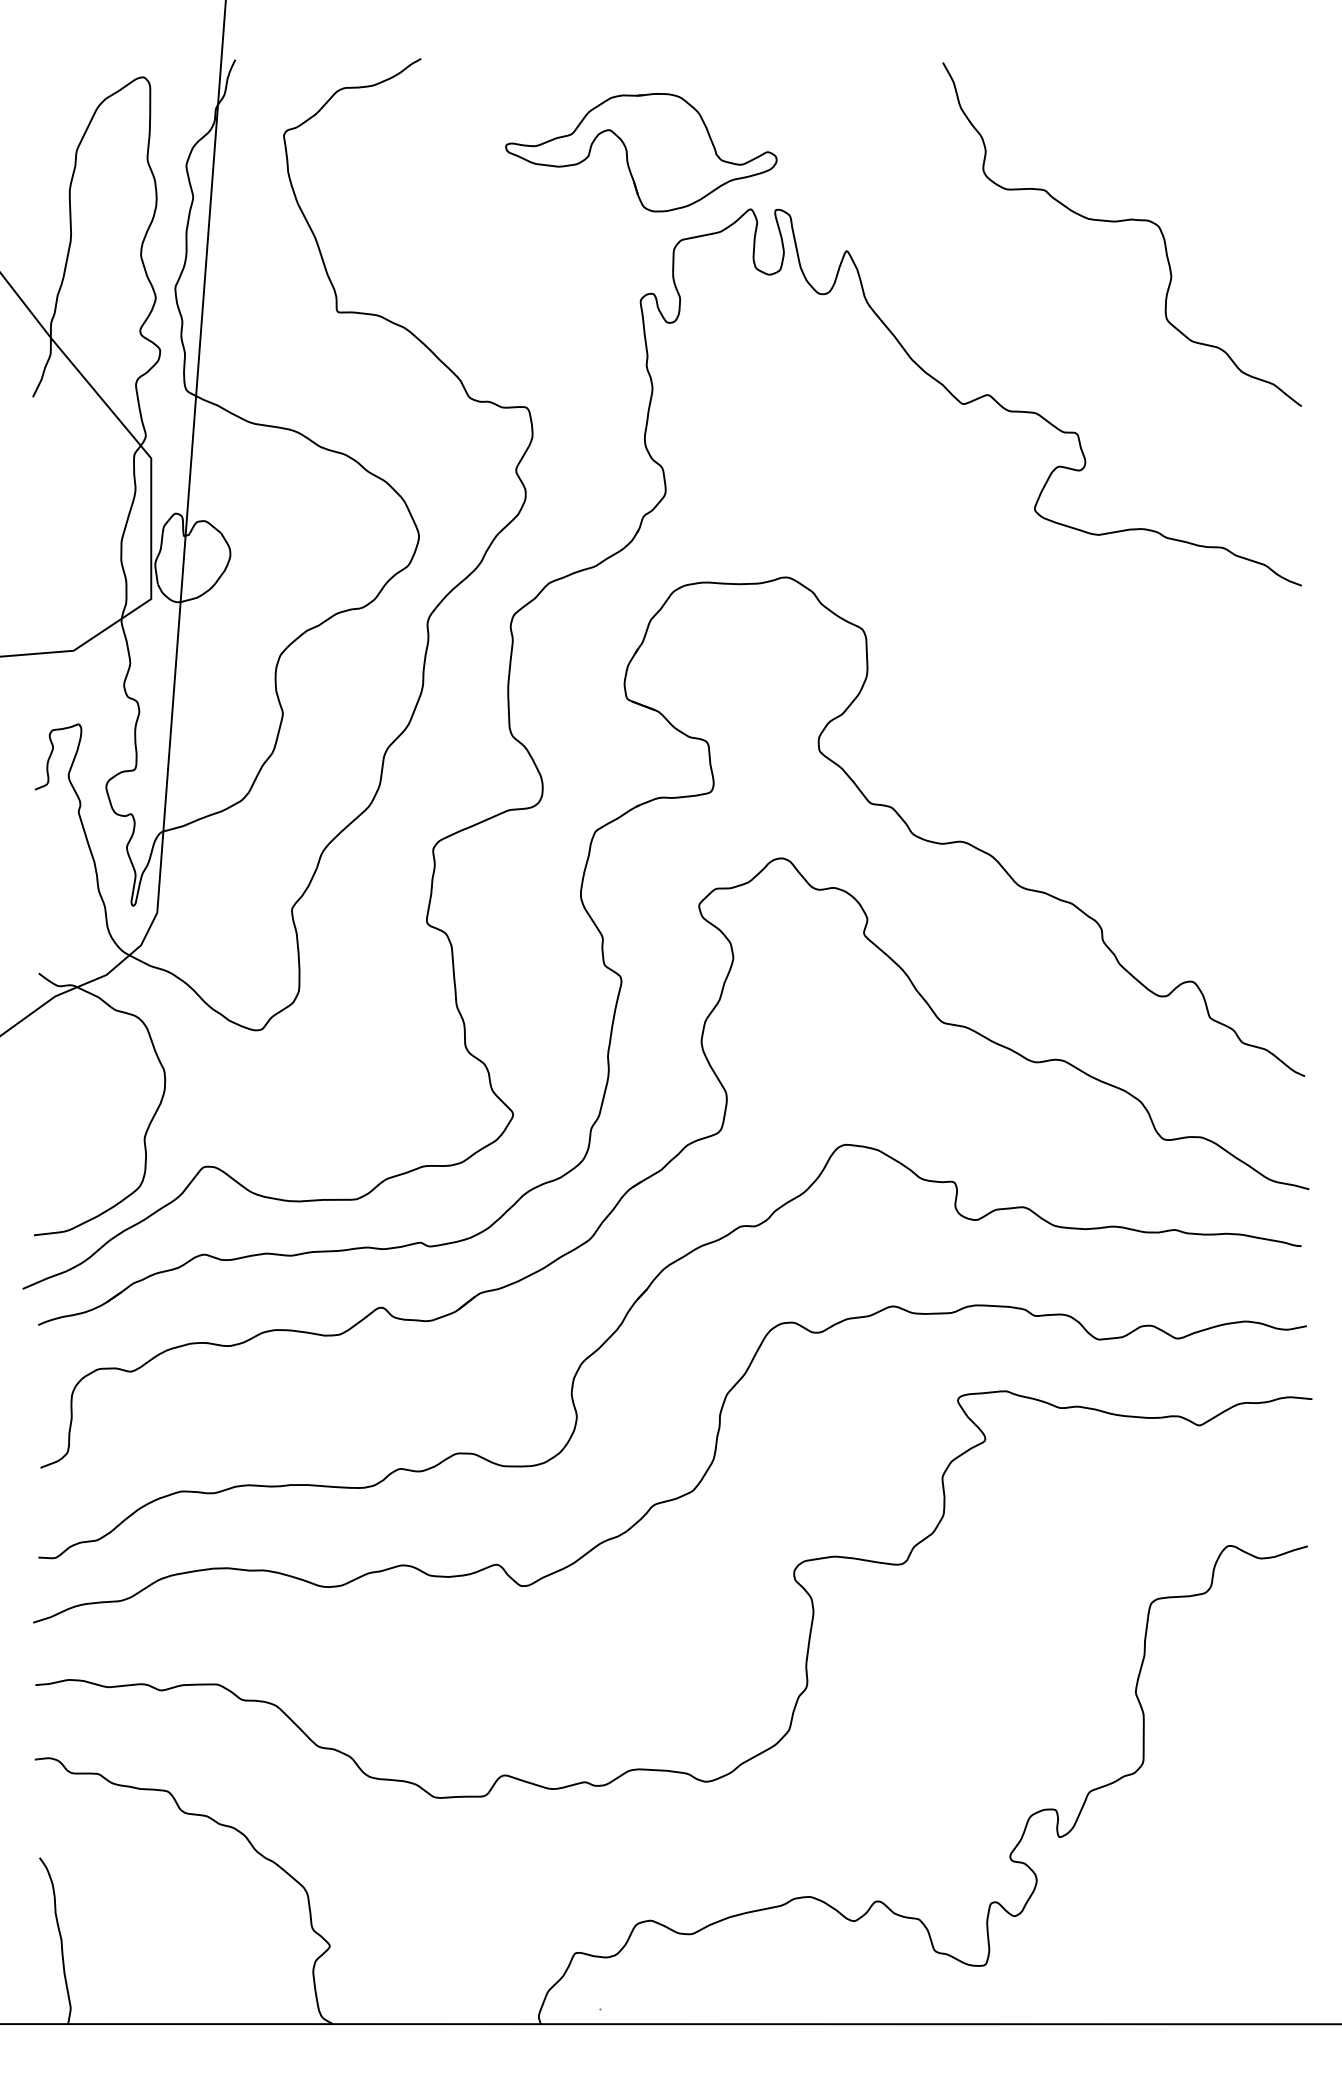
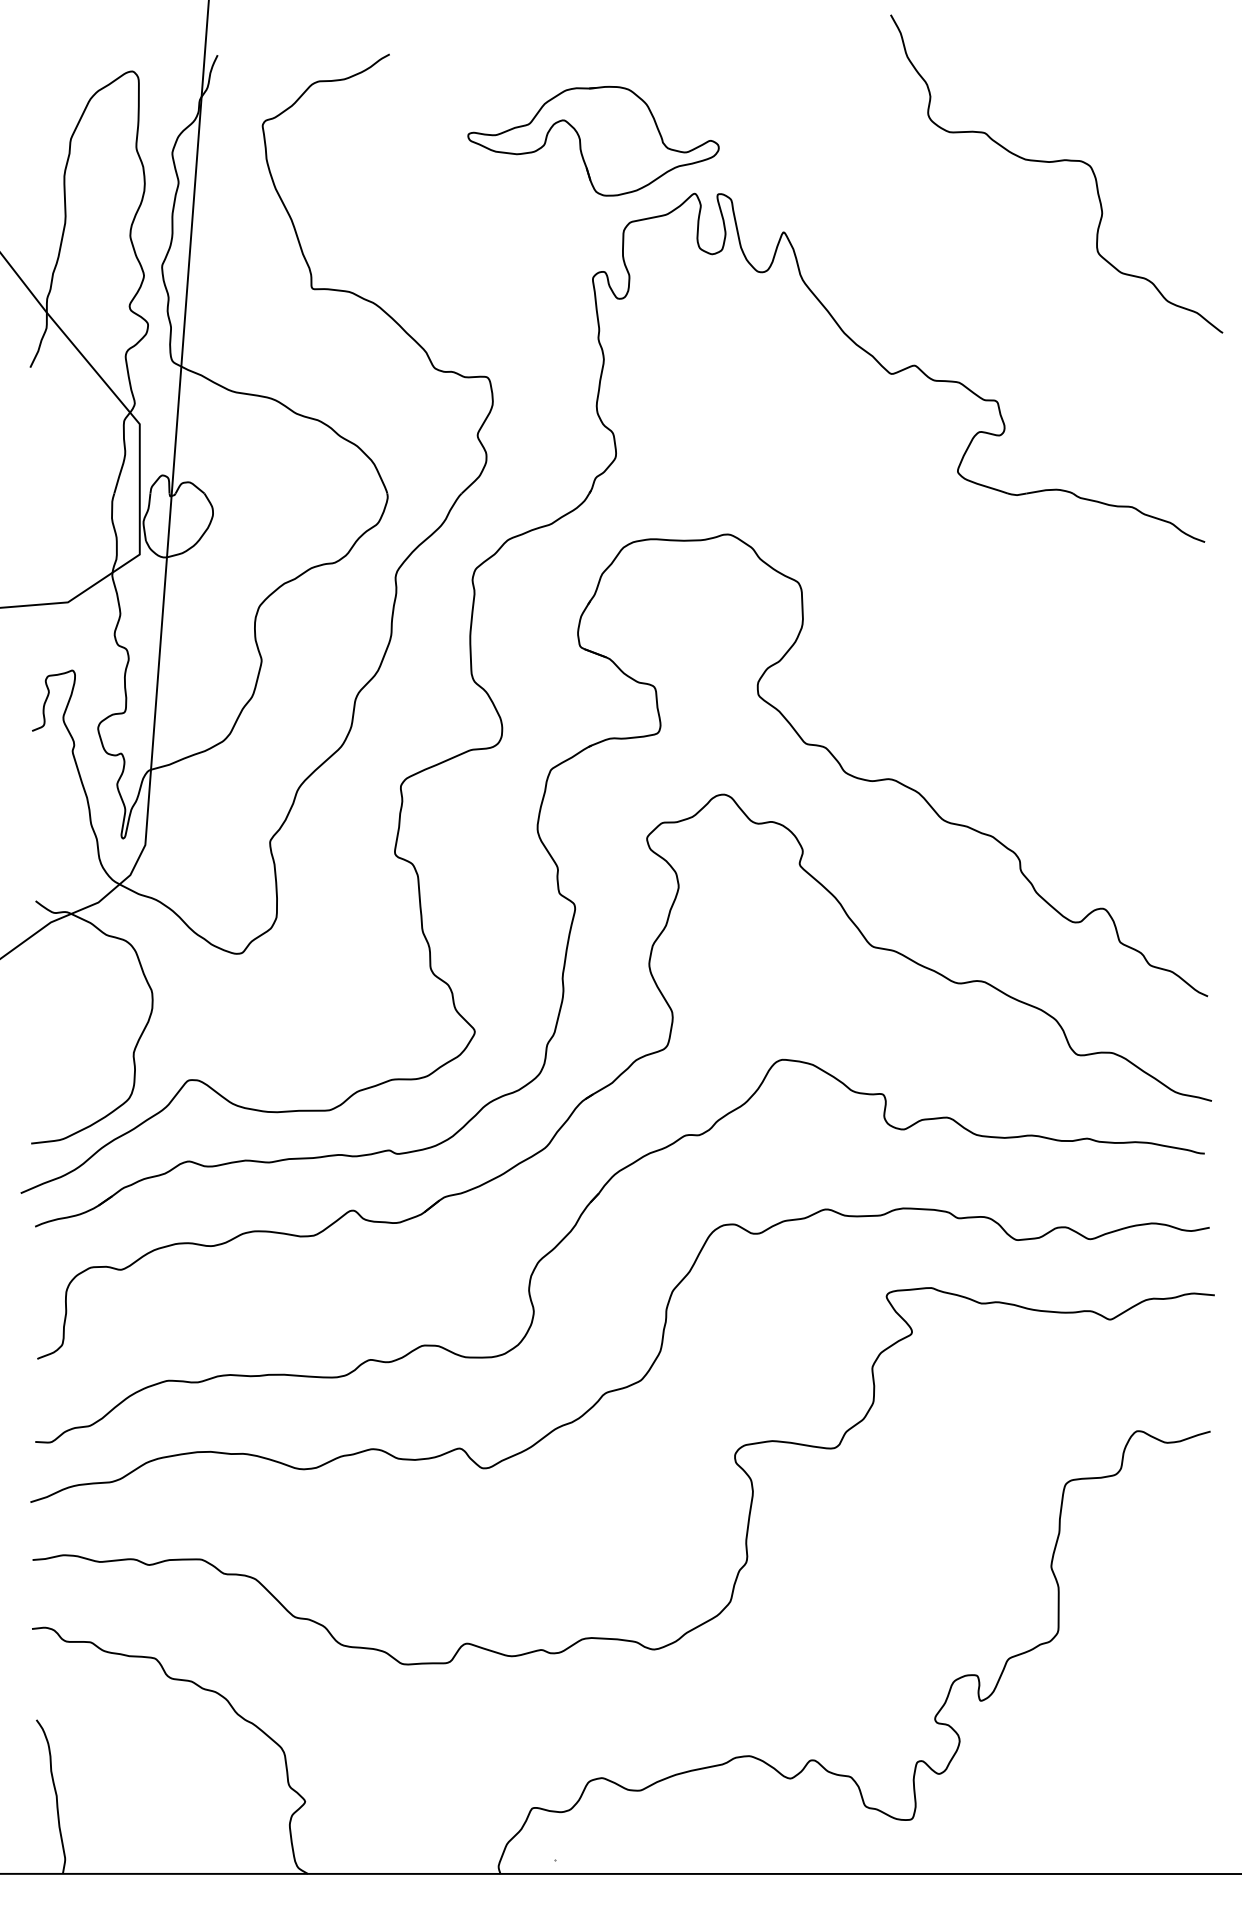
curve: (1121, 222) -> (1056, 162), moved

